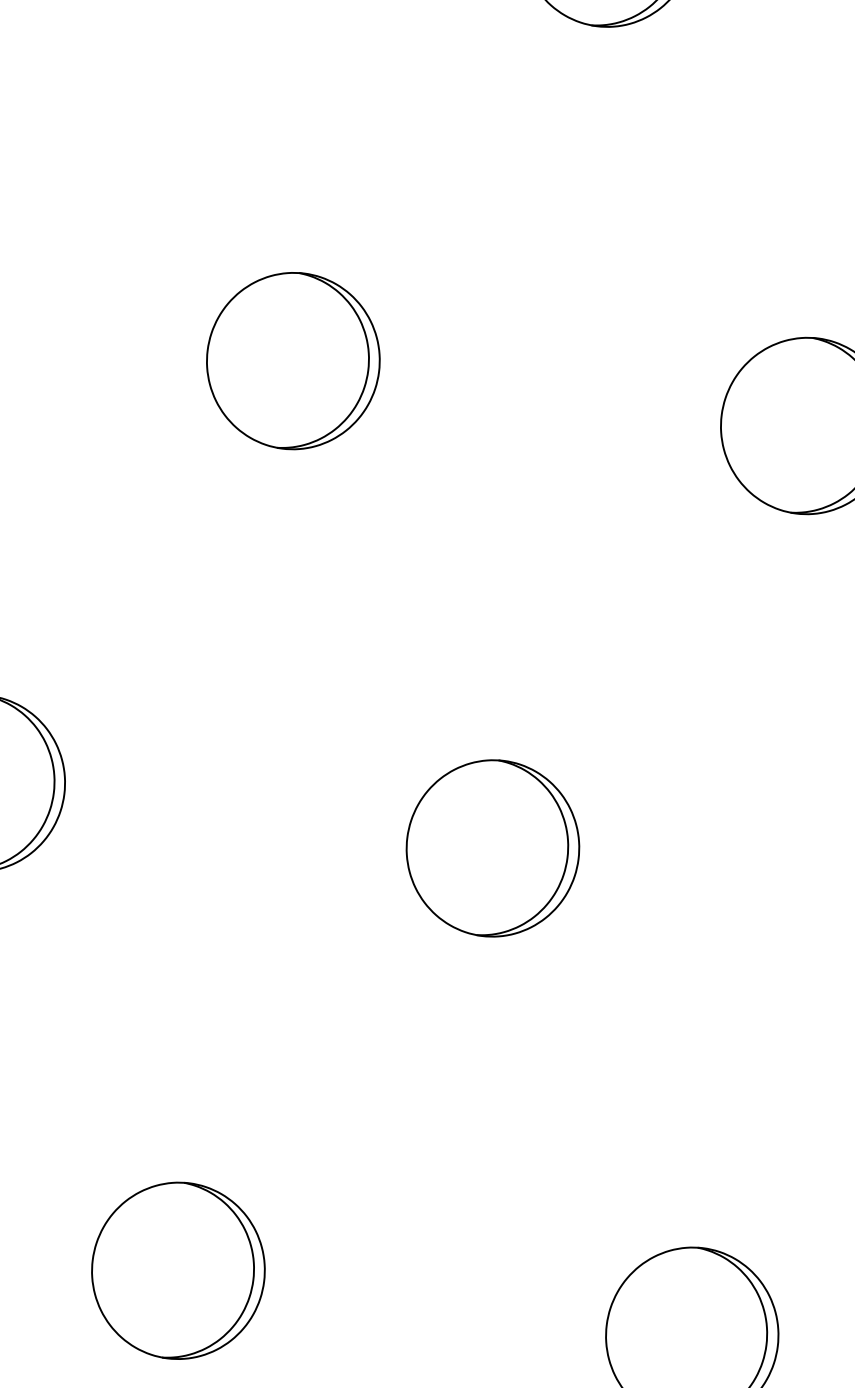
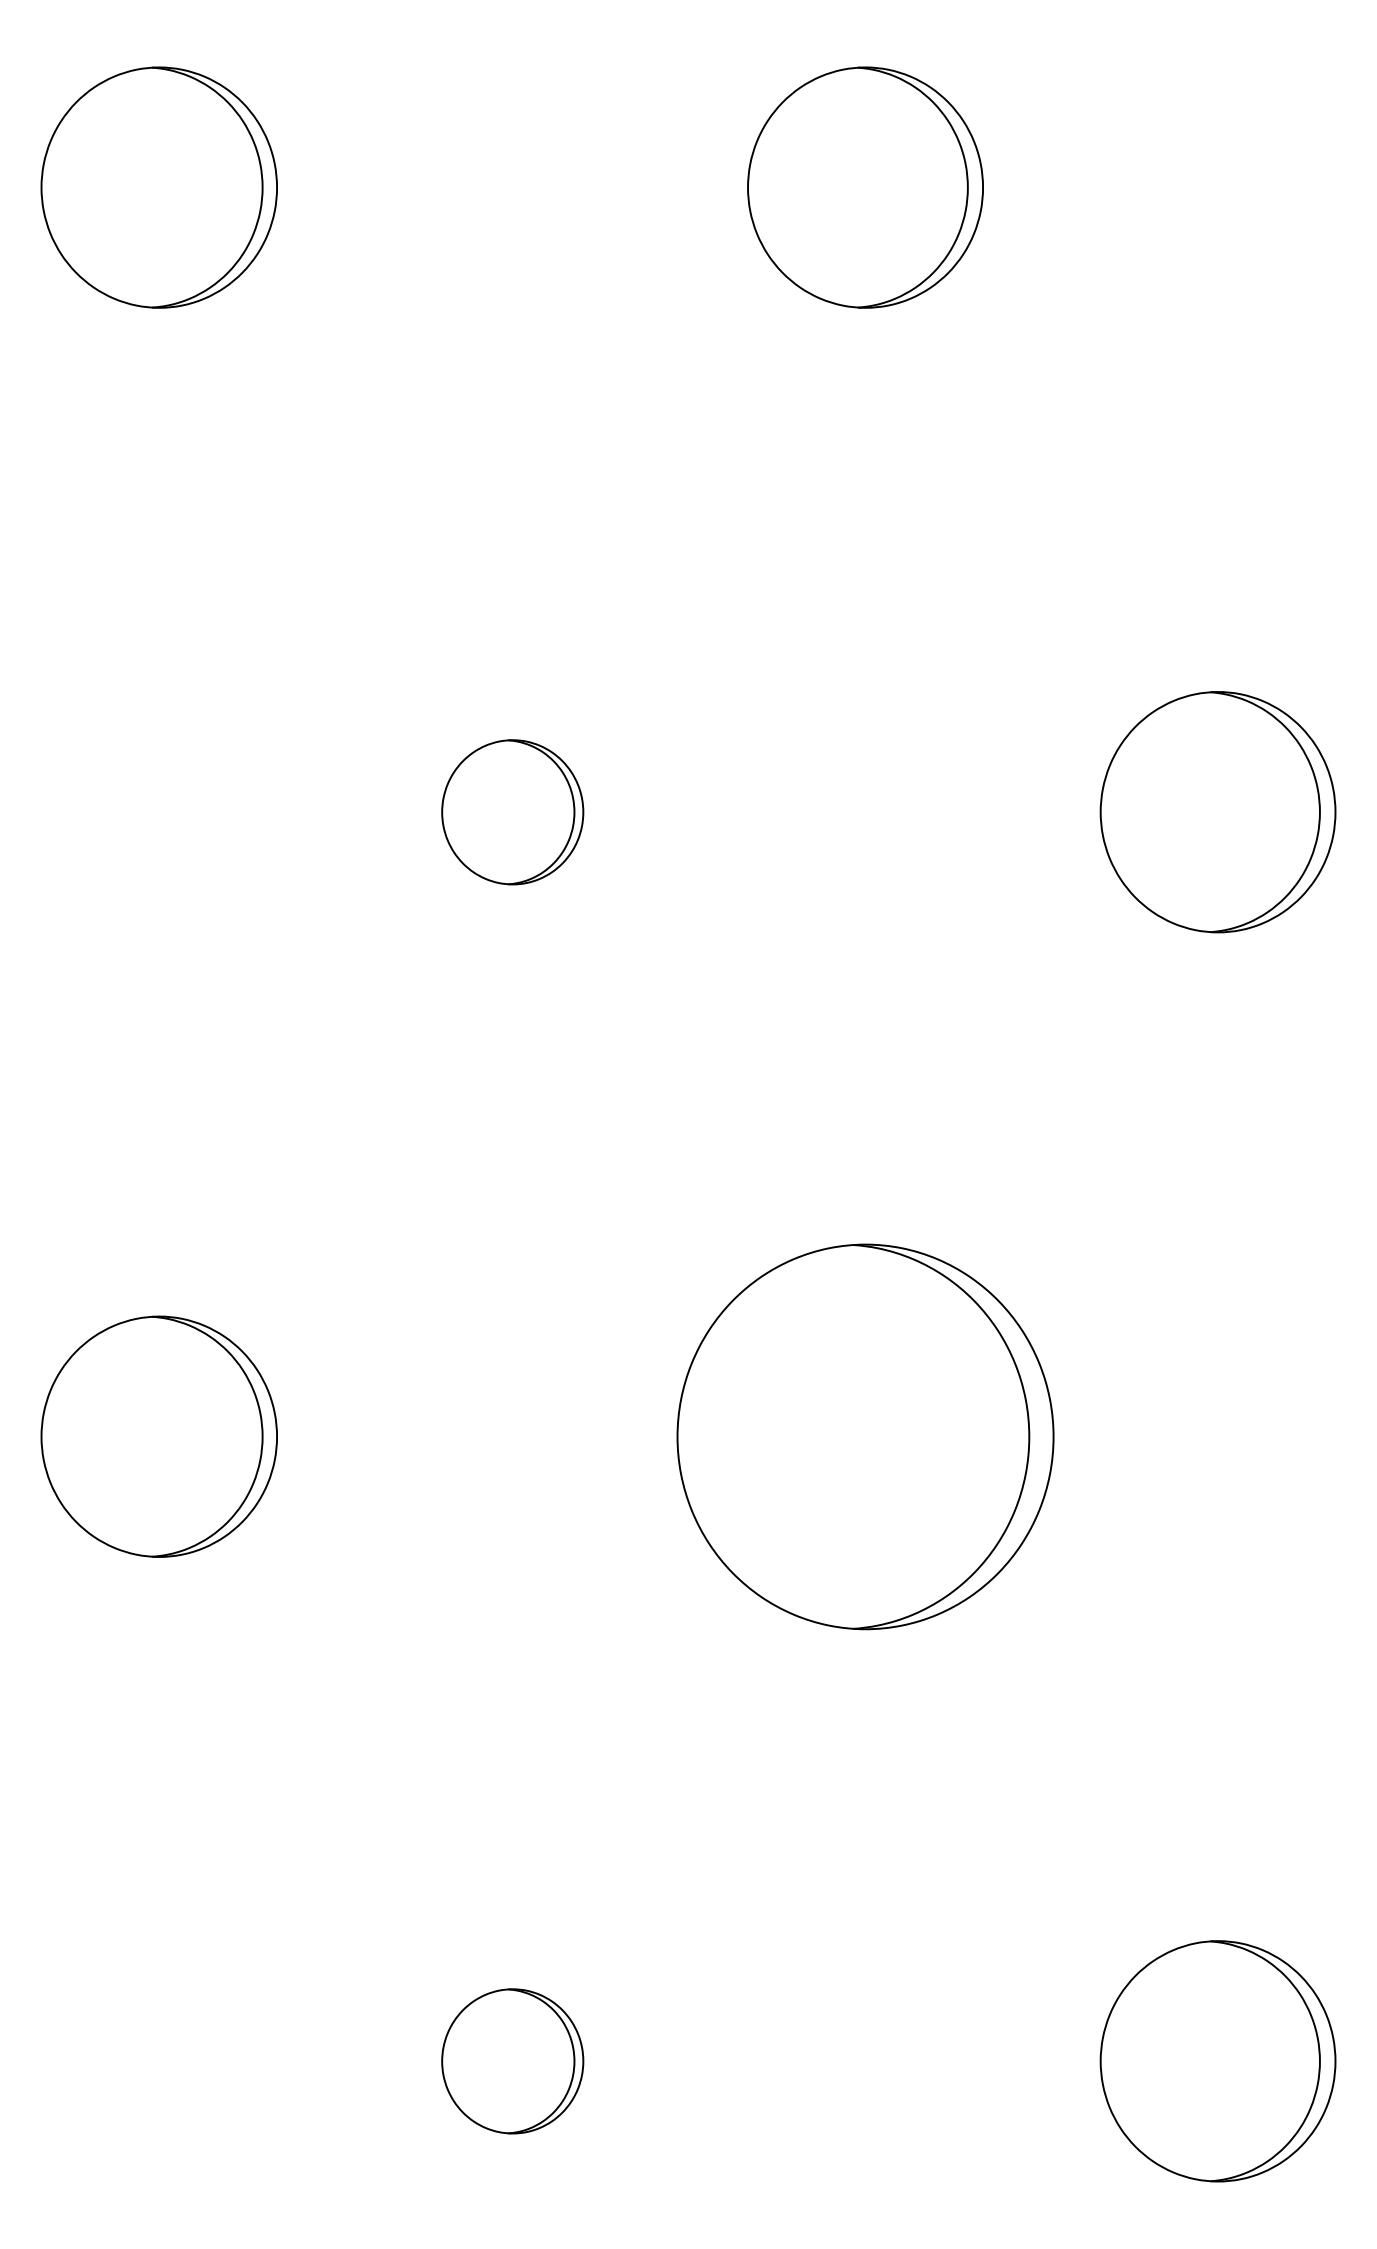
part: (293, 361) -> (512, 812), size x0.6
part: (492, 848) -> (865, 1436), size x1.6
part: (178, 1270) -> (512, 2061), size x0.6

